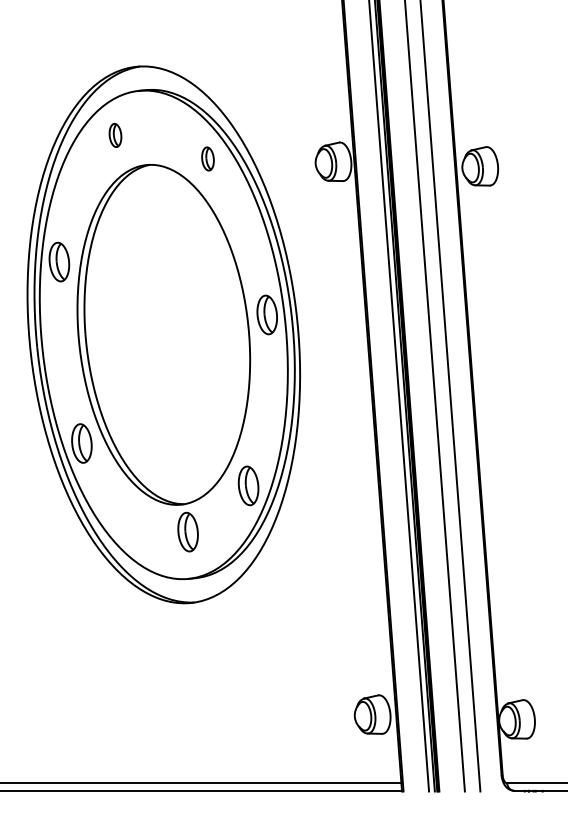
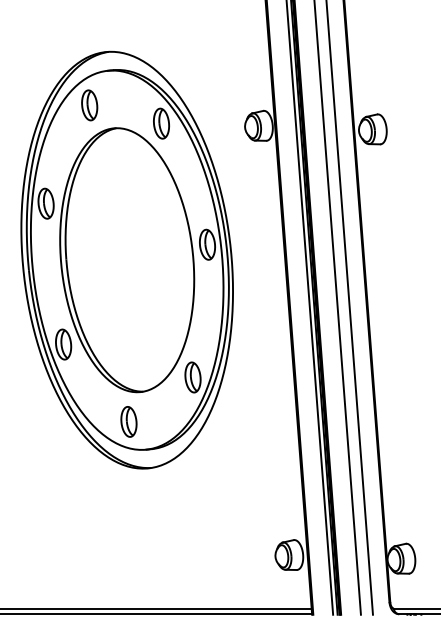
part: (115, 135) -> (89, 105), size x1.67
part: (207, 158) -> (161, 123), size x1.67
part: (187, 531) -> (128, 421), moved

